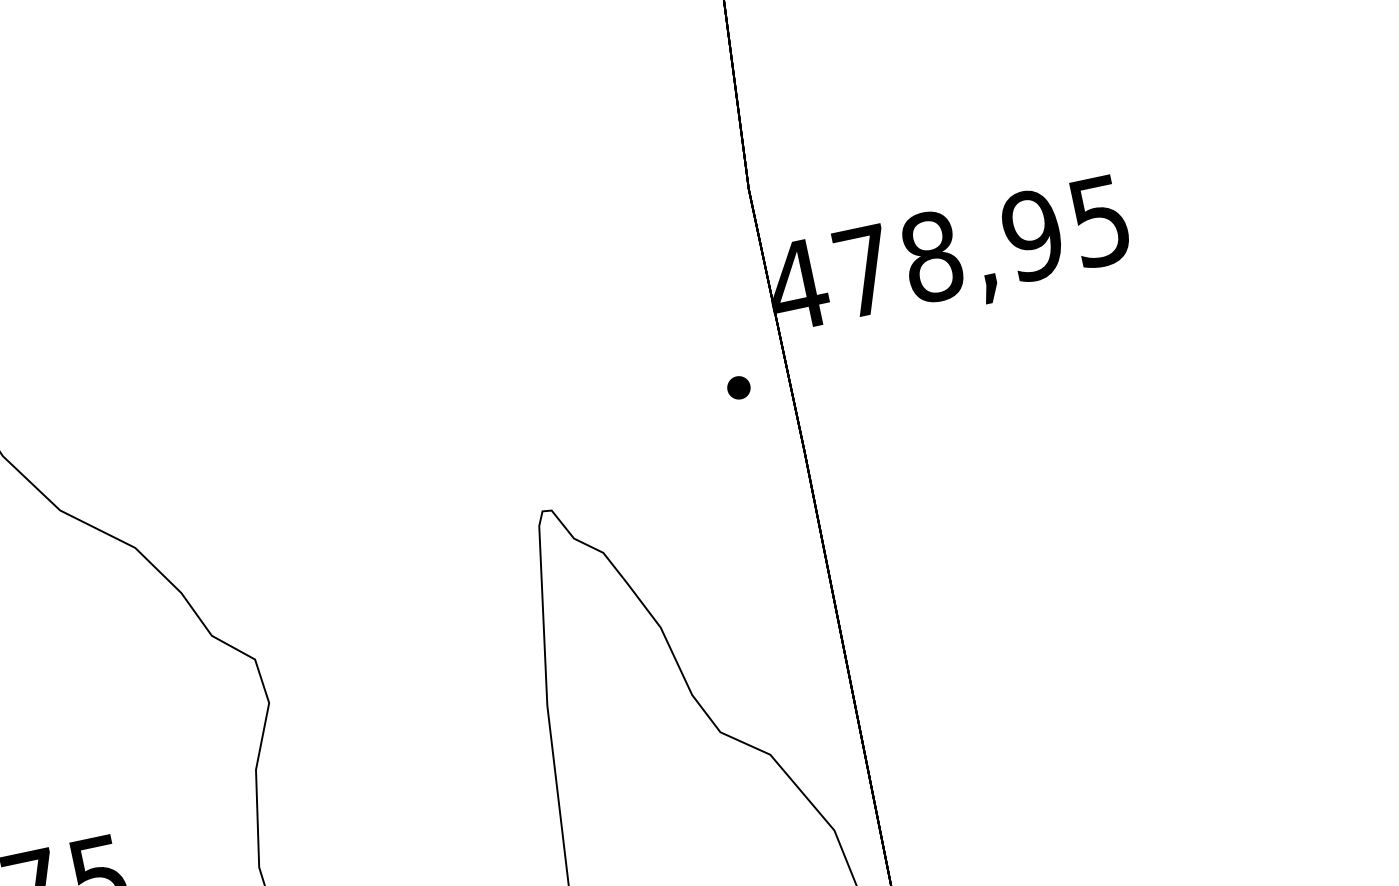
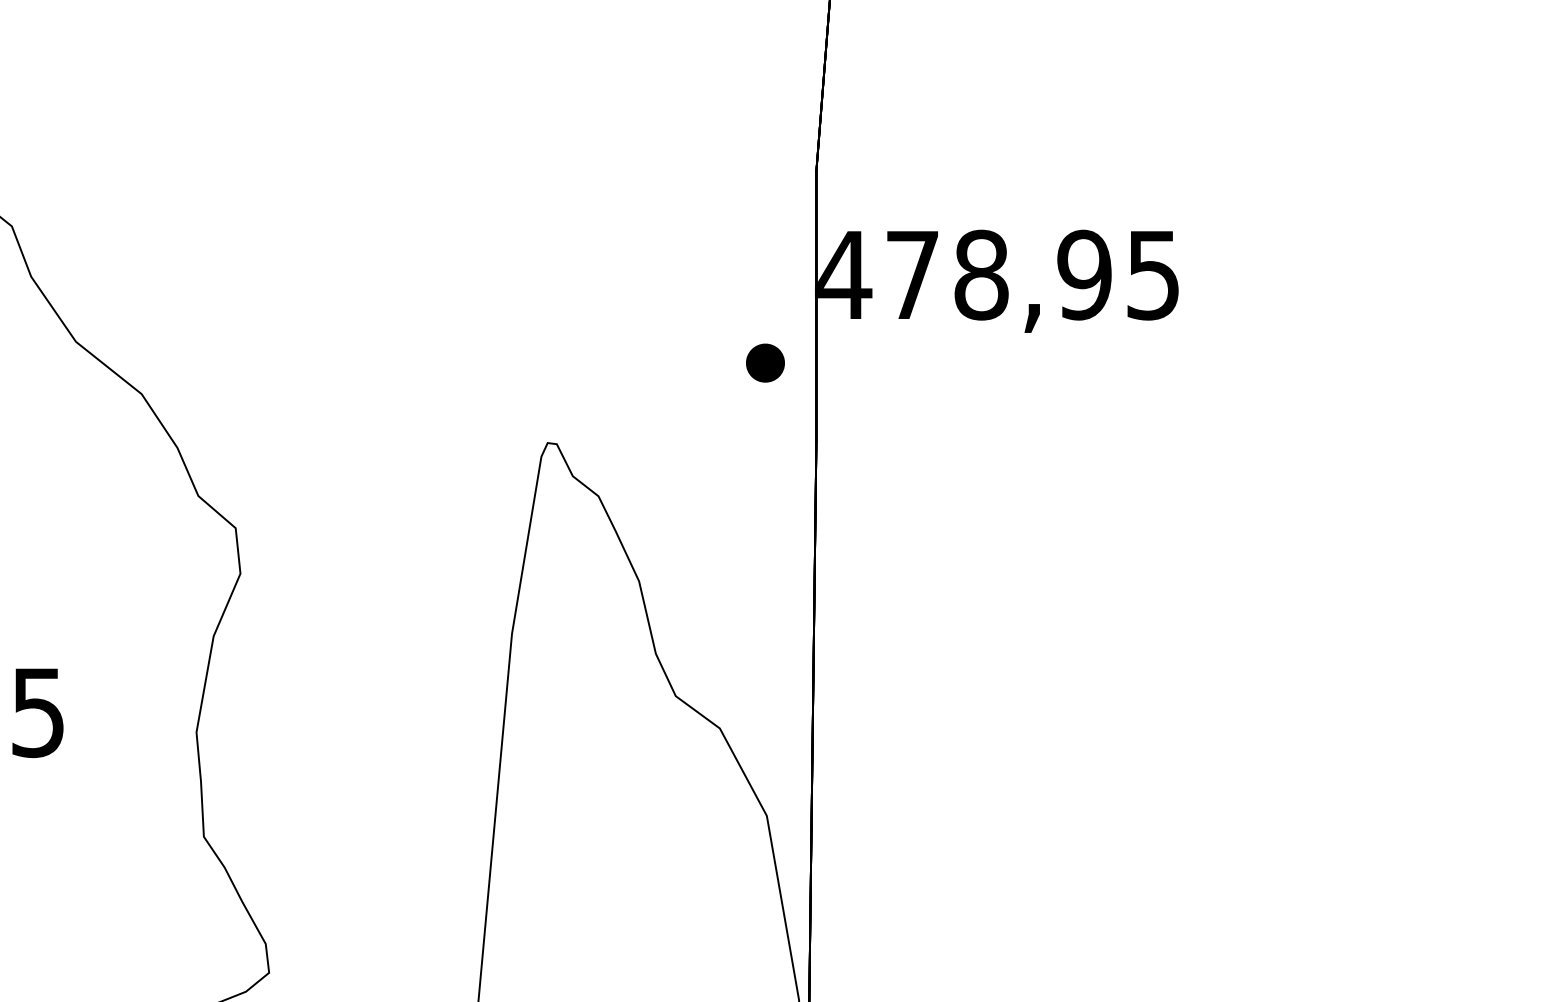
part: (738, 387) -> (765, 362), size x1.67

